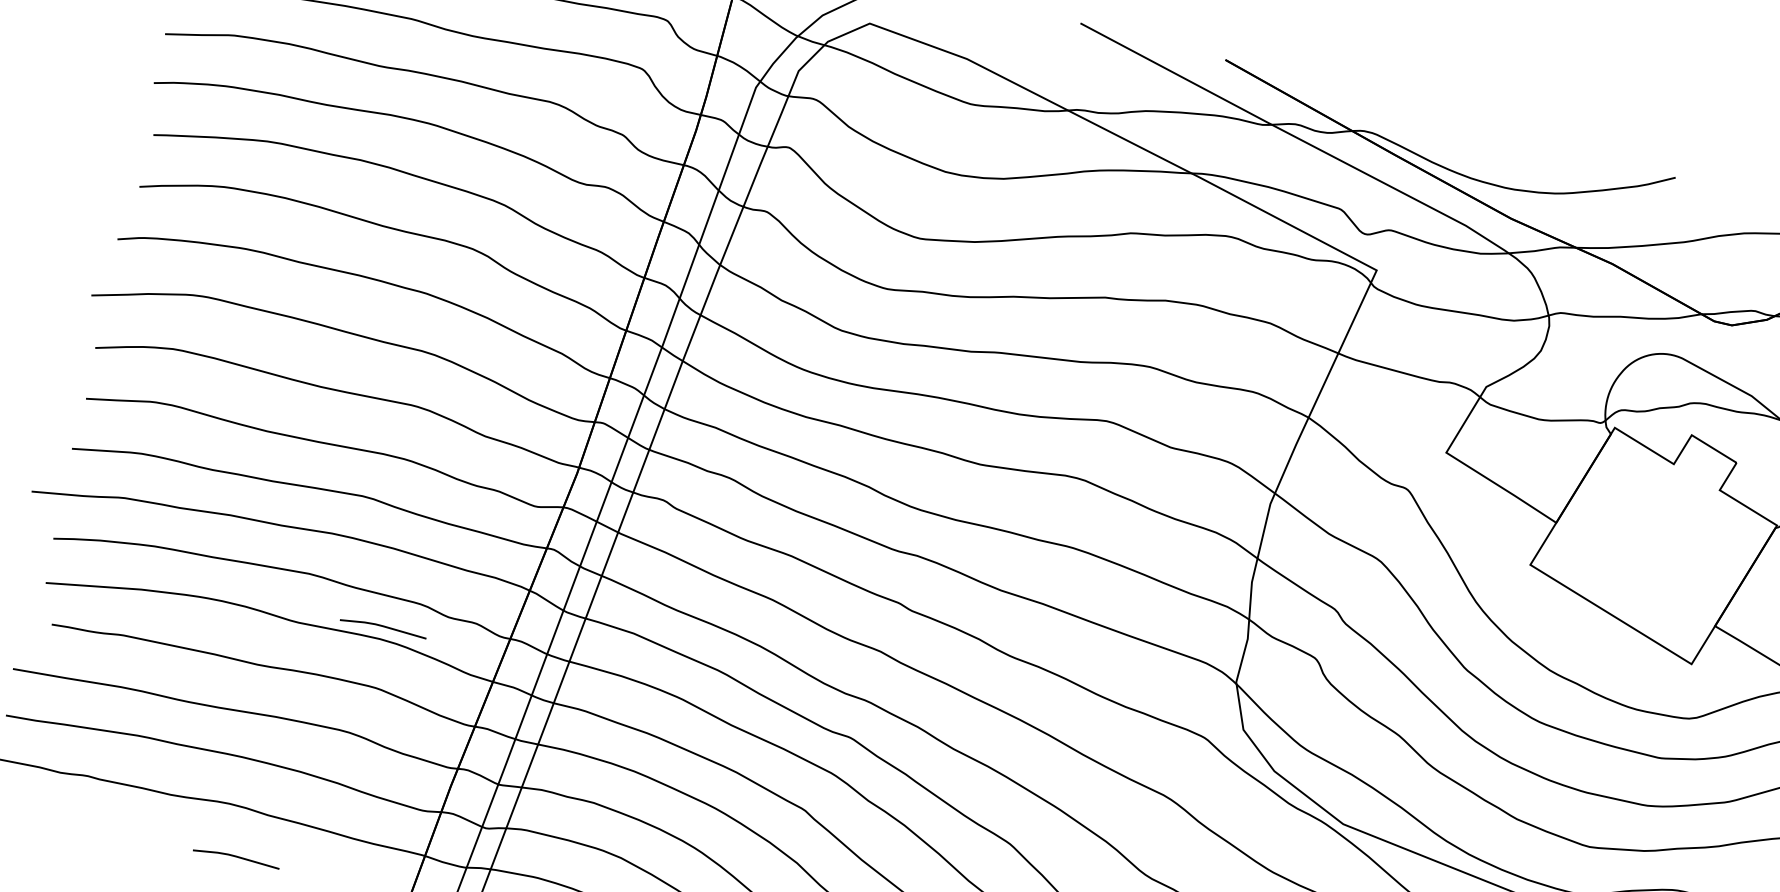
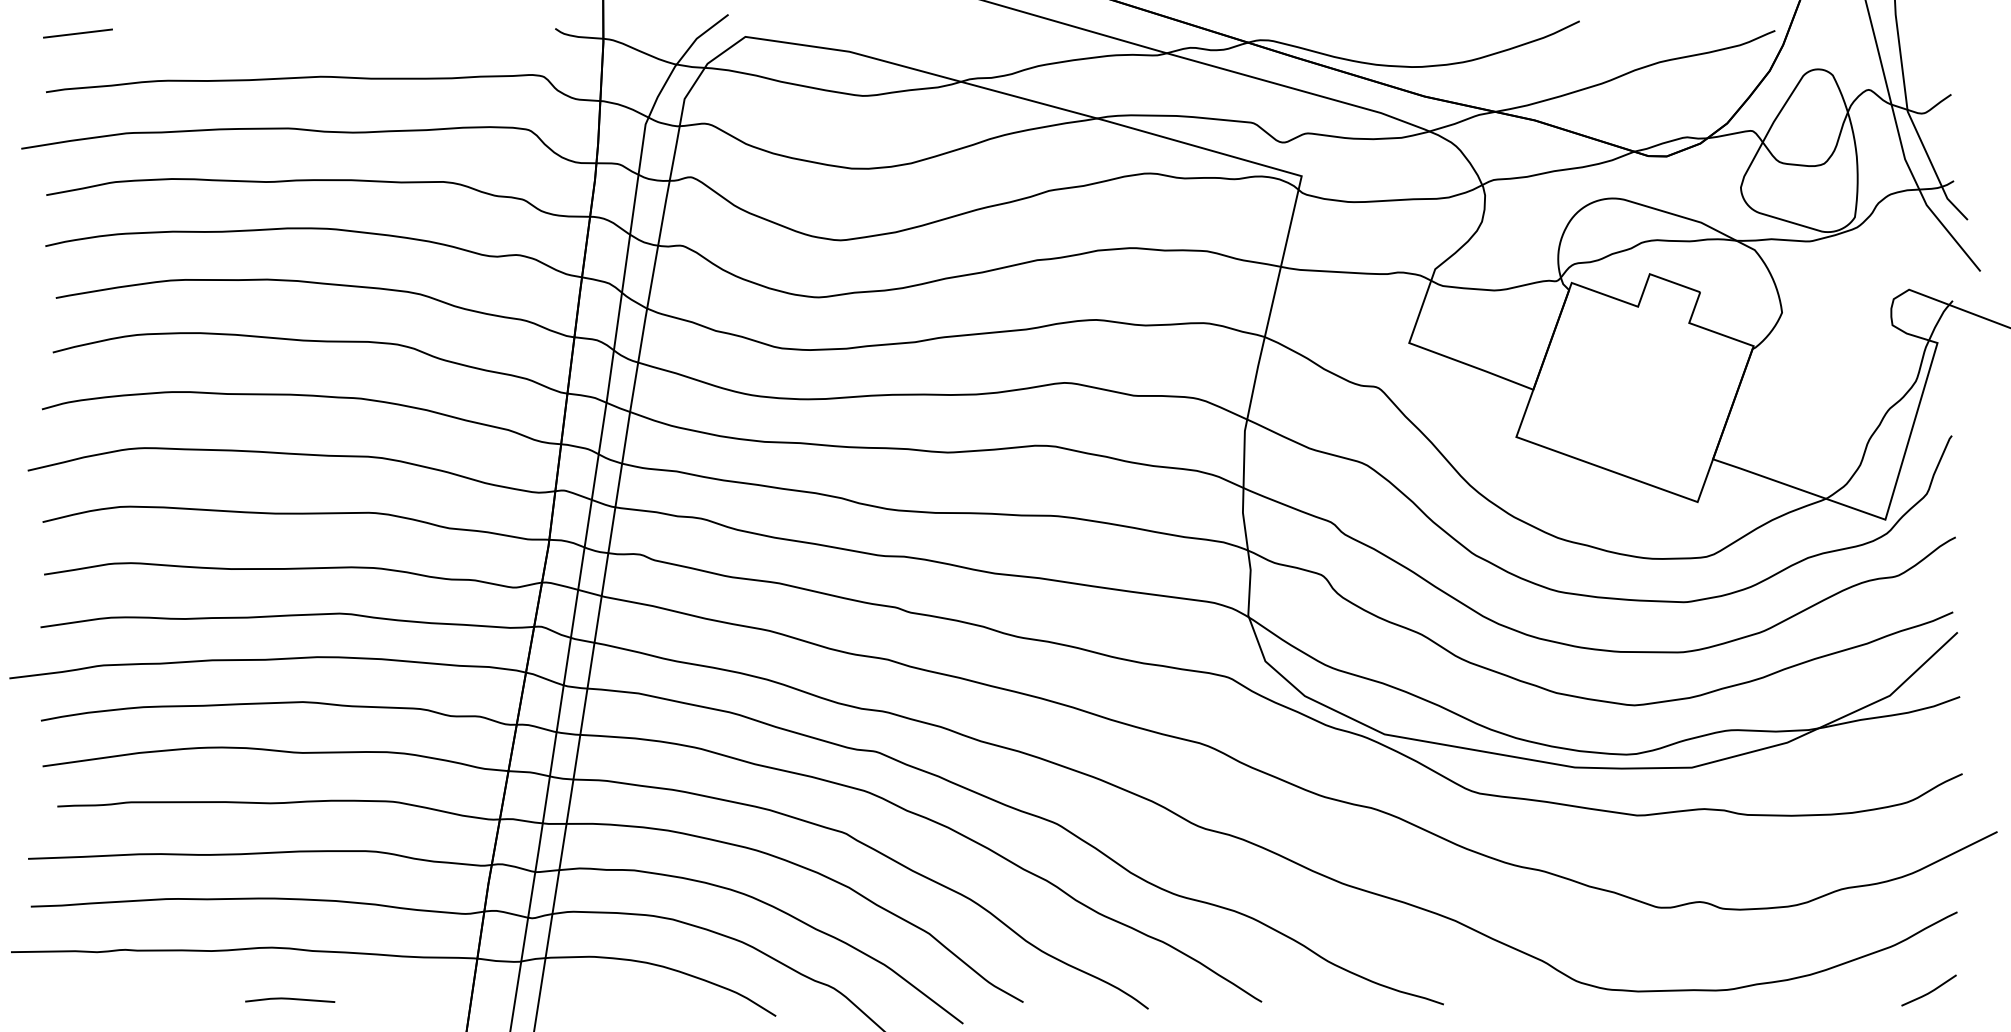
line: (383, 627) -> (388, 739), removed

